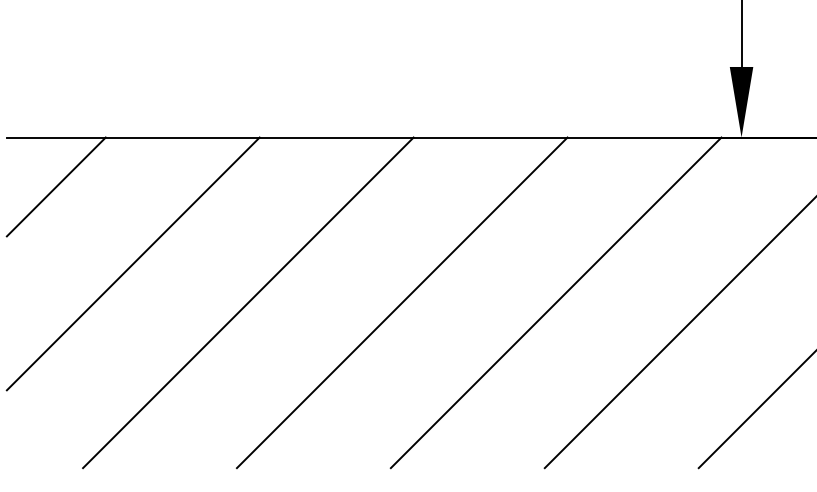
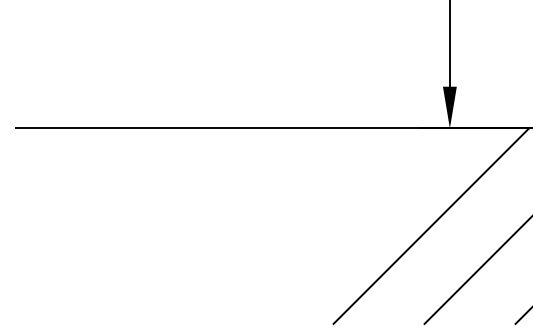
line: (55, 186) -> (44, 157), removed
line: (132, 262) -> (89, 202), removed
line: (248, 301) -> (158, 225), removed
line: (402, 301) -> (249, 225), removed
line: (556, 301) -> (340, 225), removed

